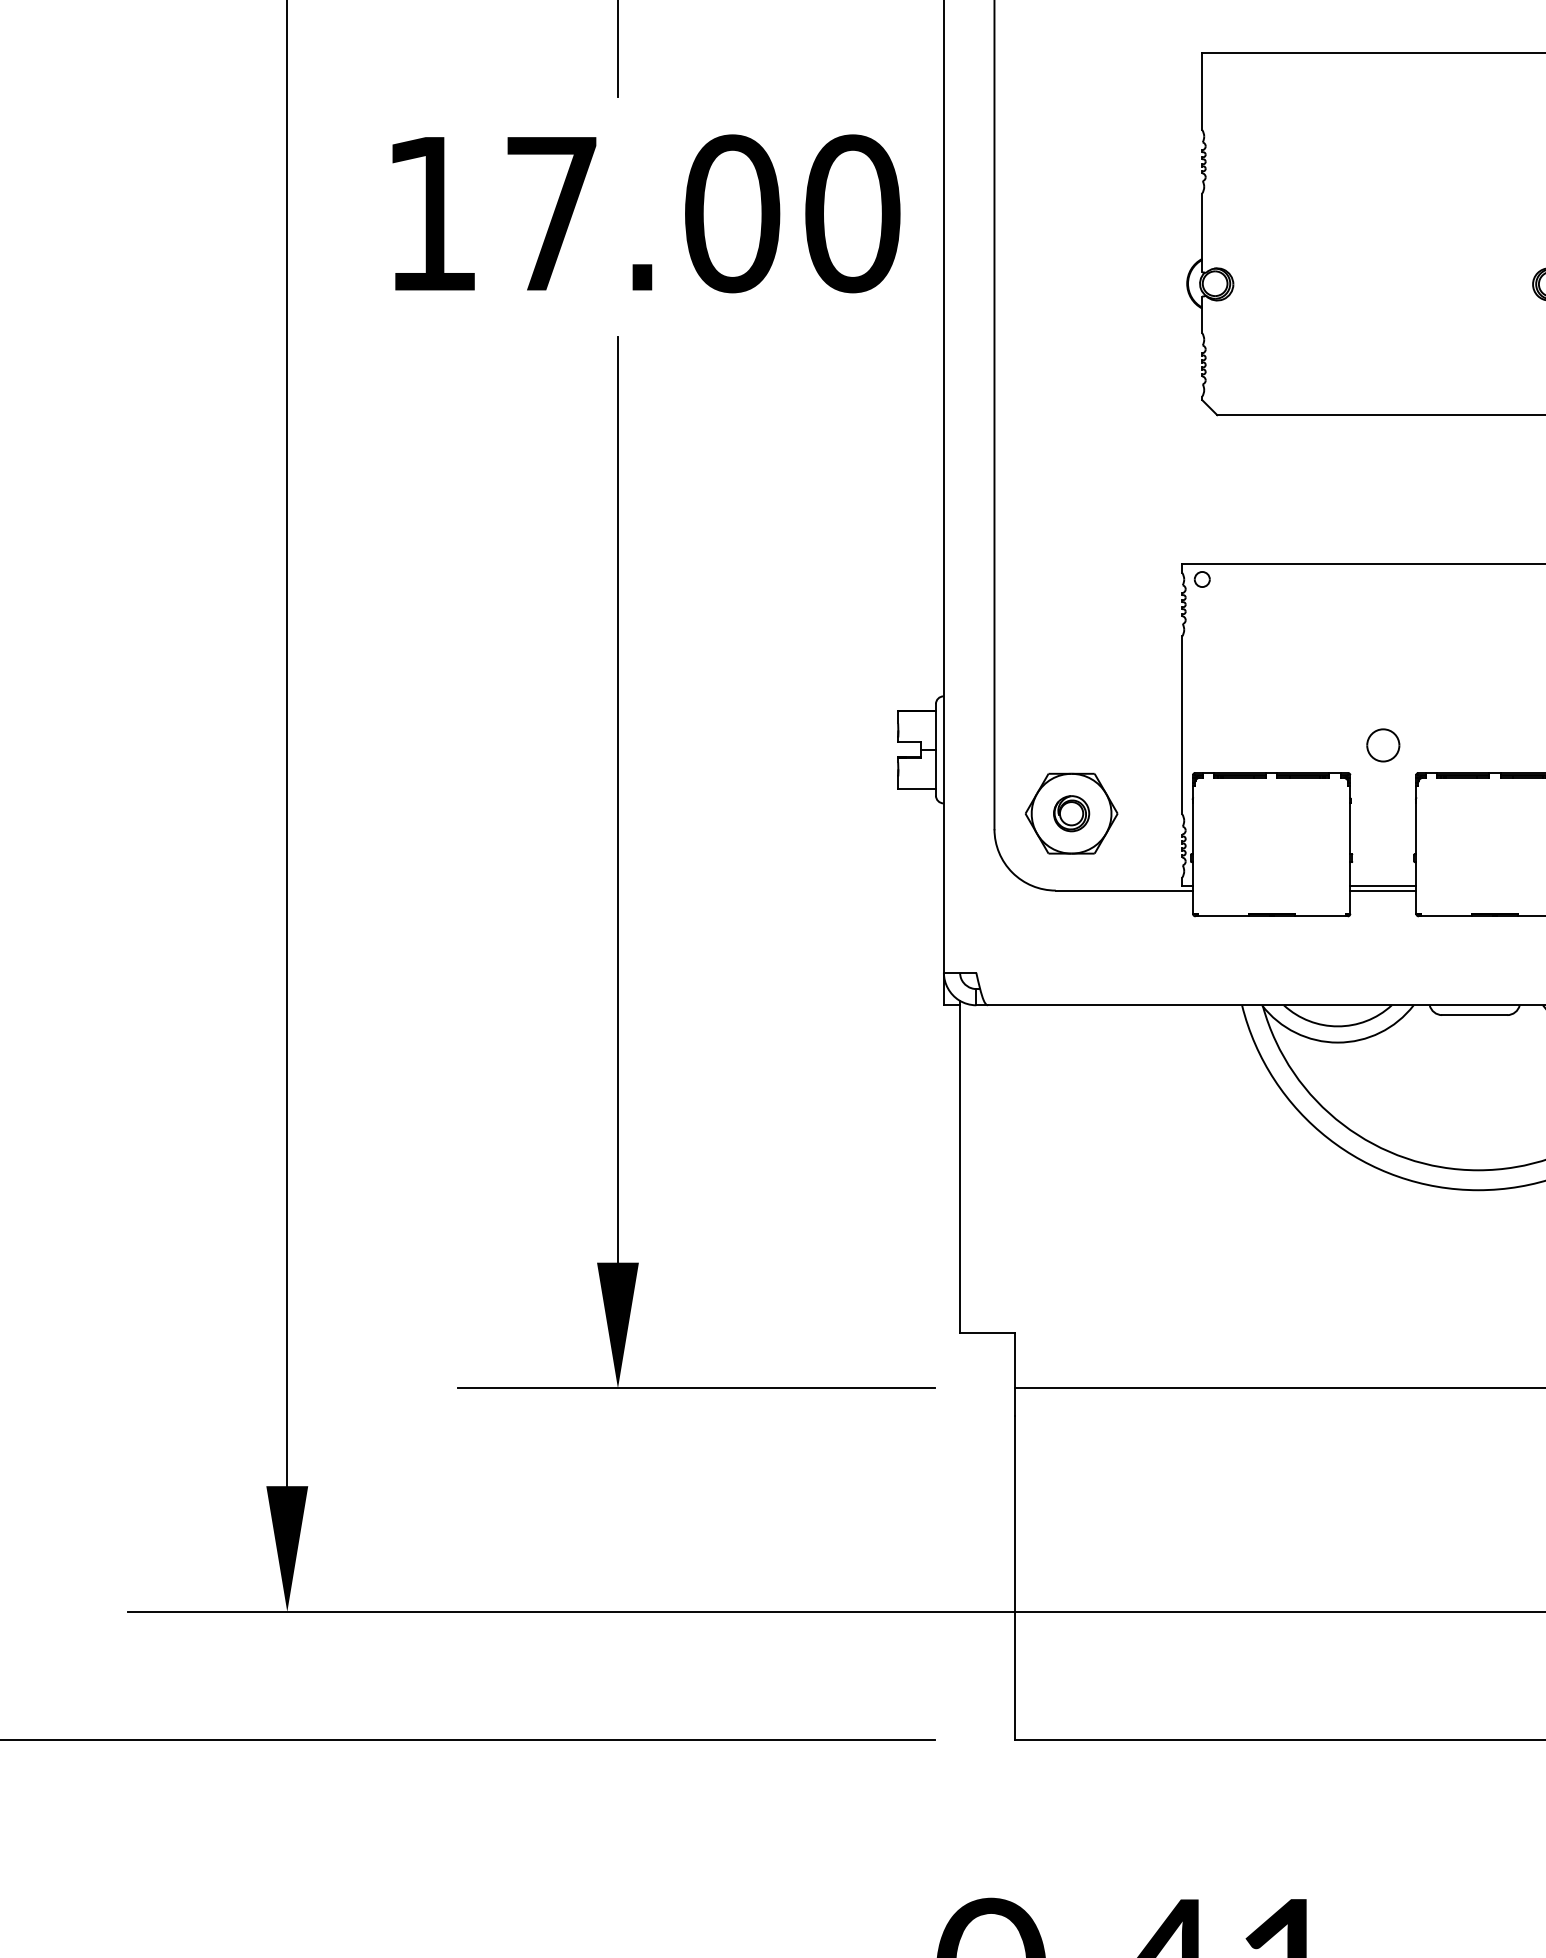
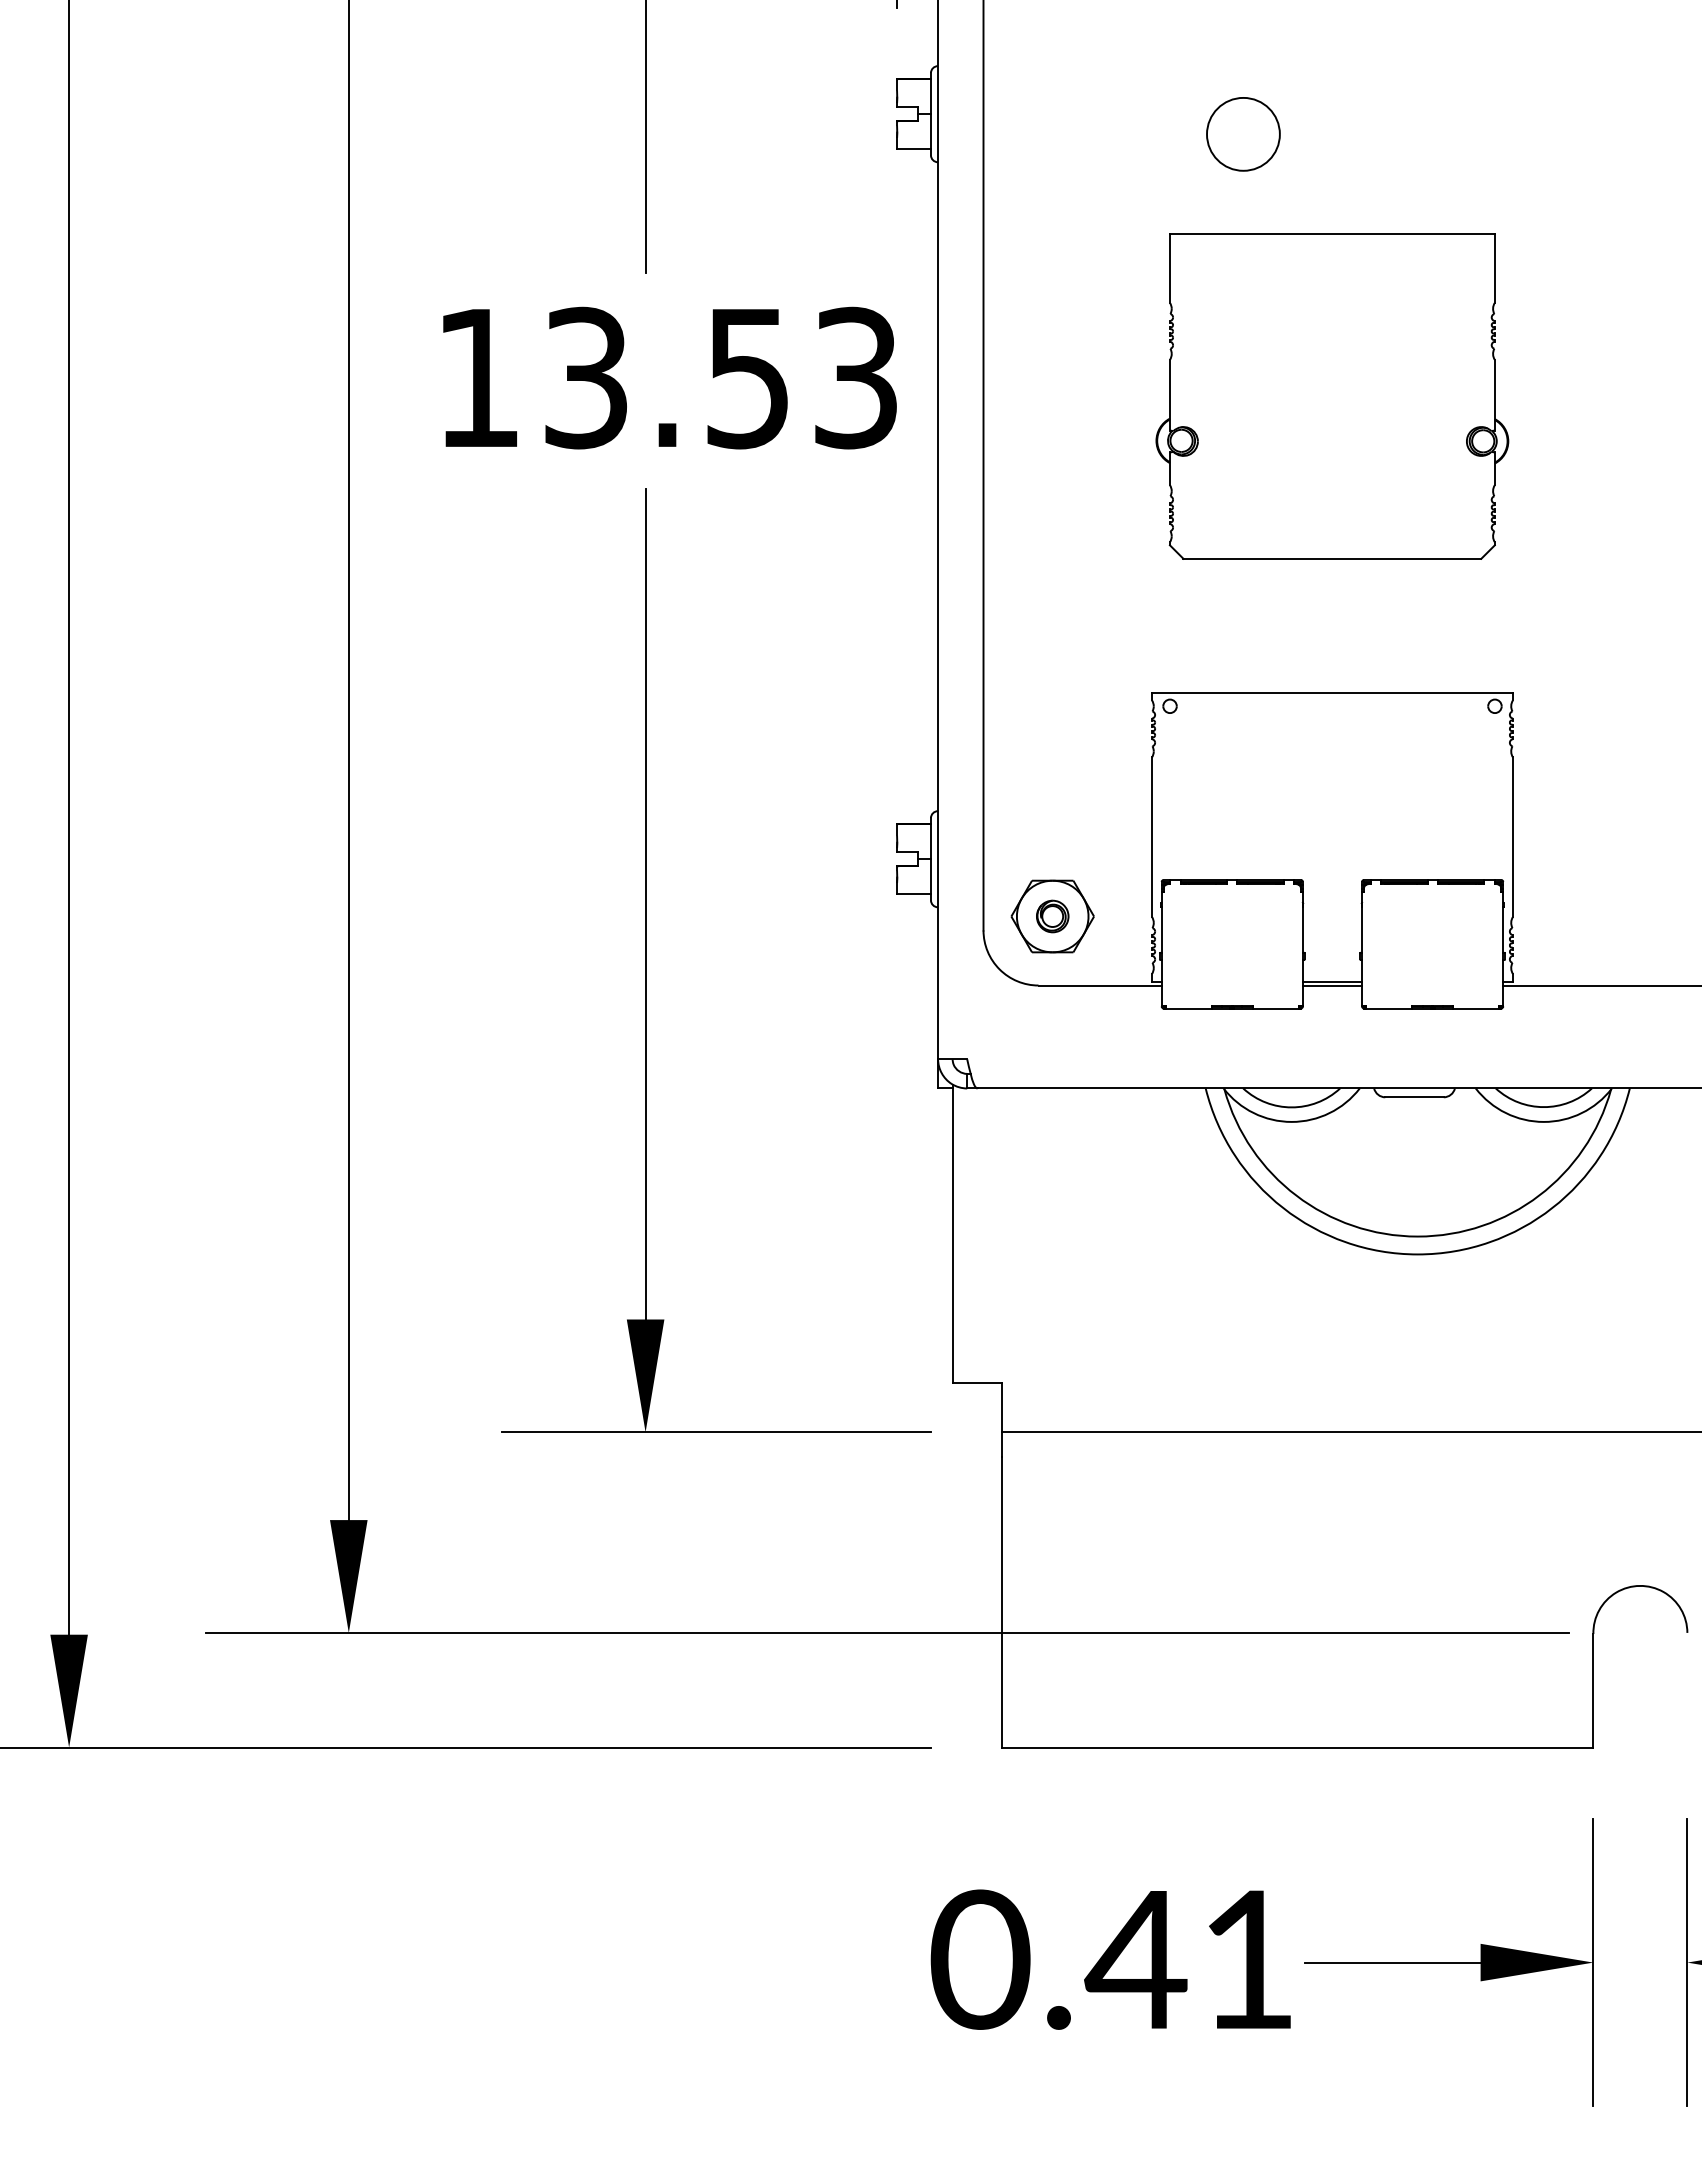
text: (703, 213) -> (722, 377), 17.00 -> 13.53
part: (1383, 744) -> (1332, 854), removed

